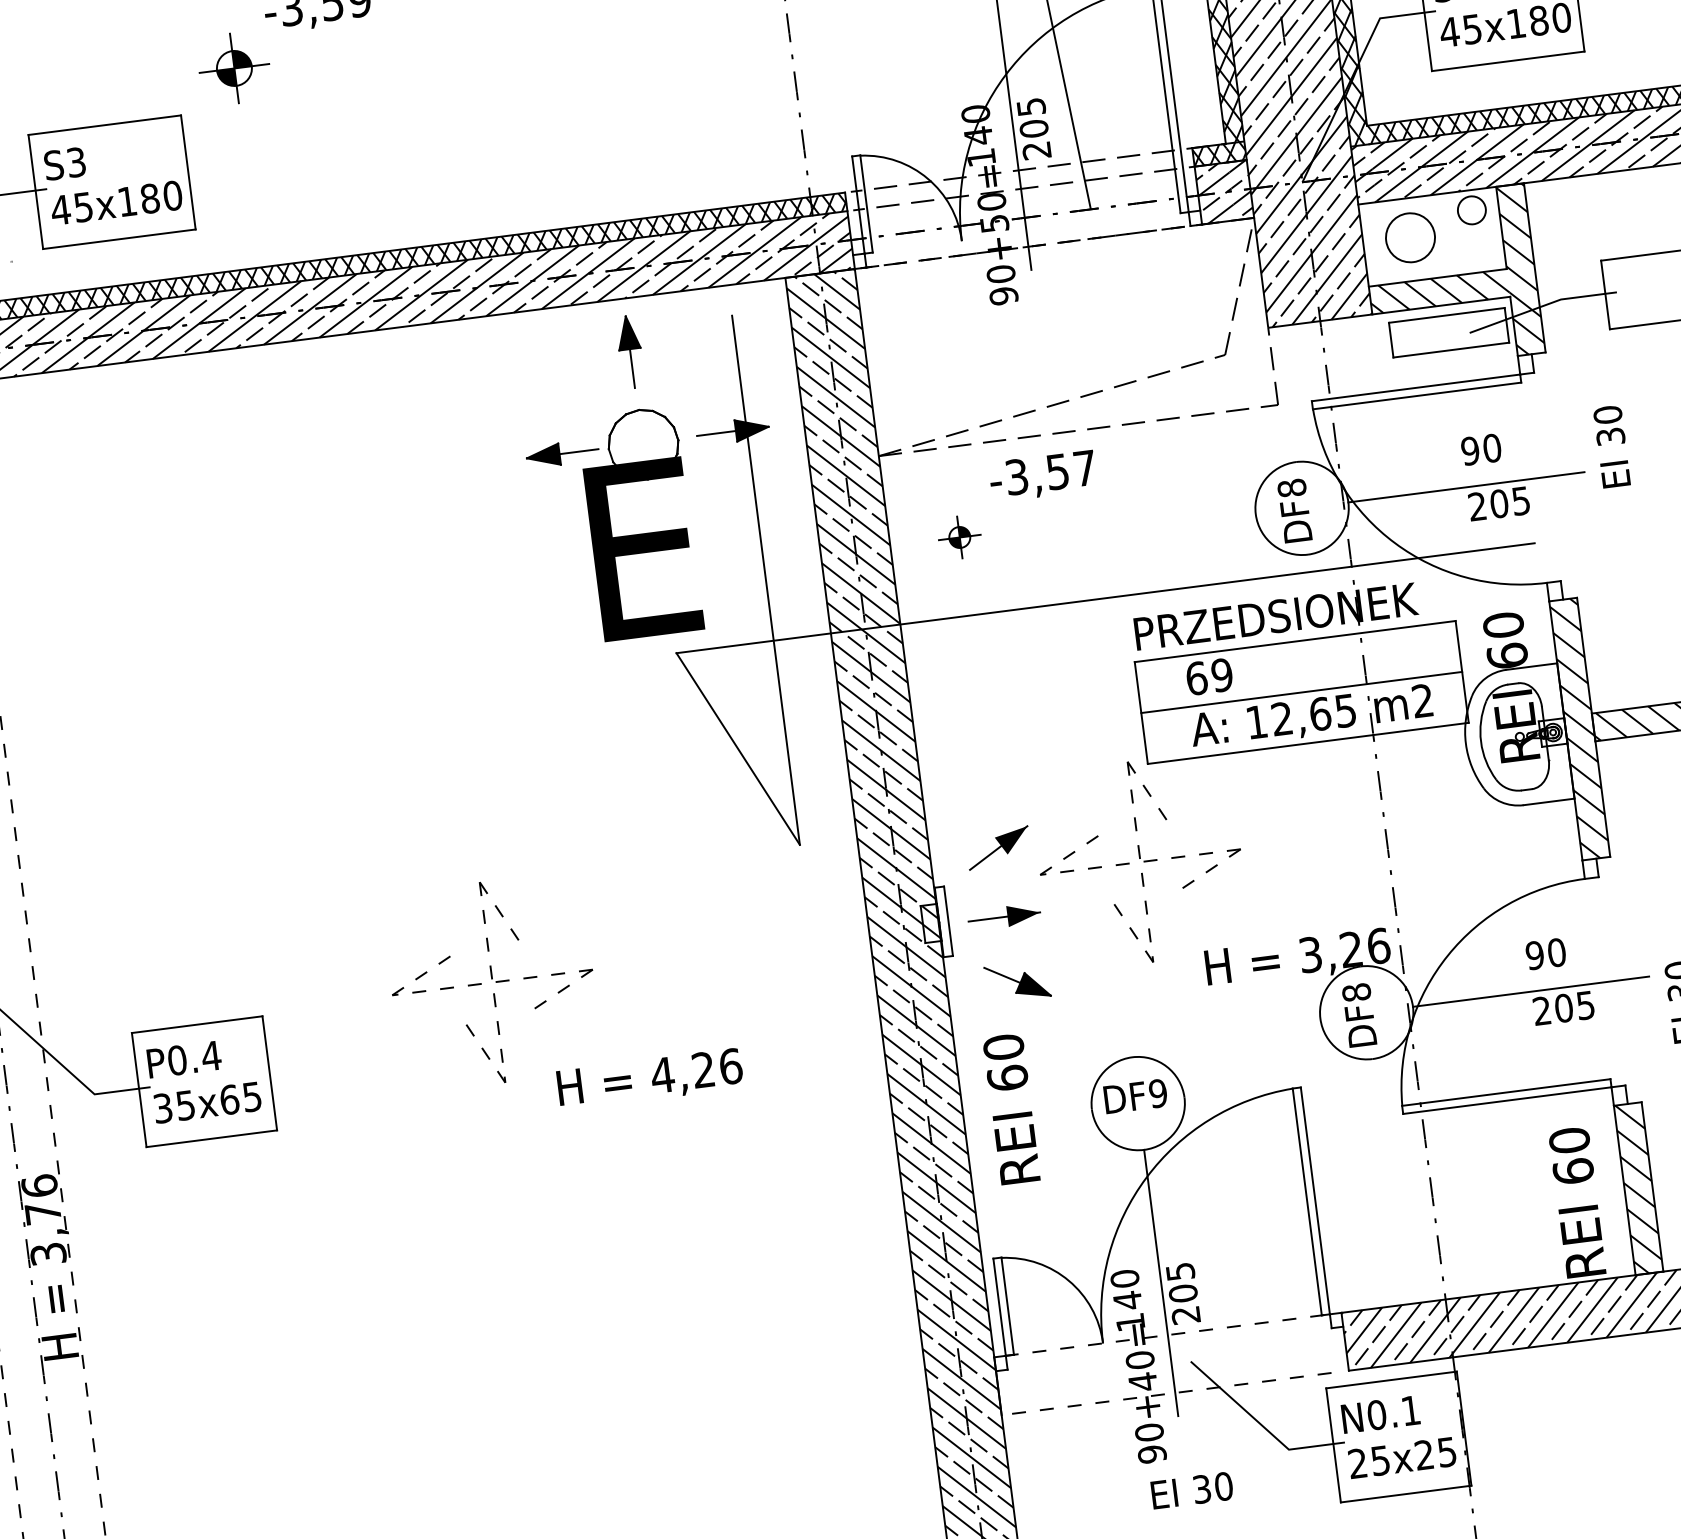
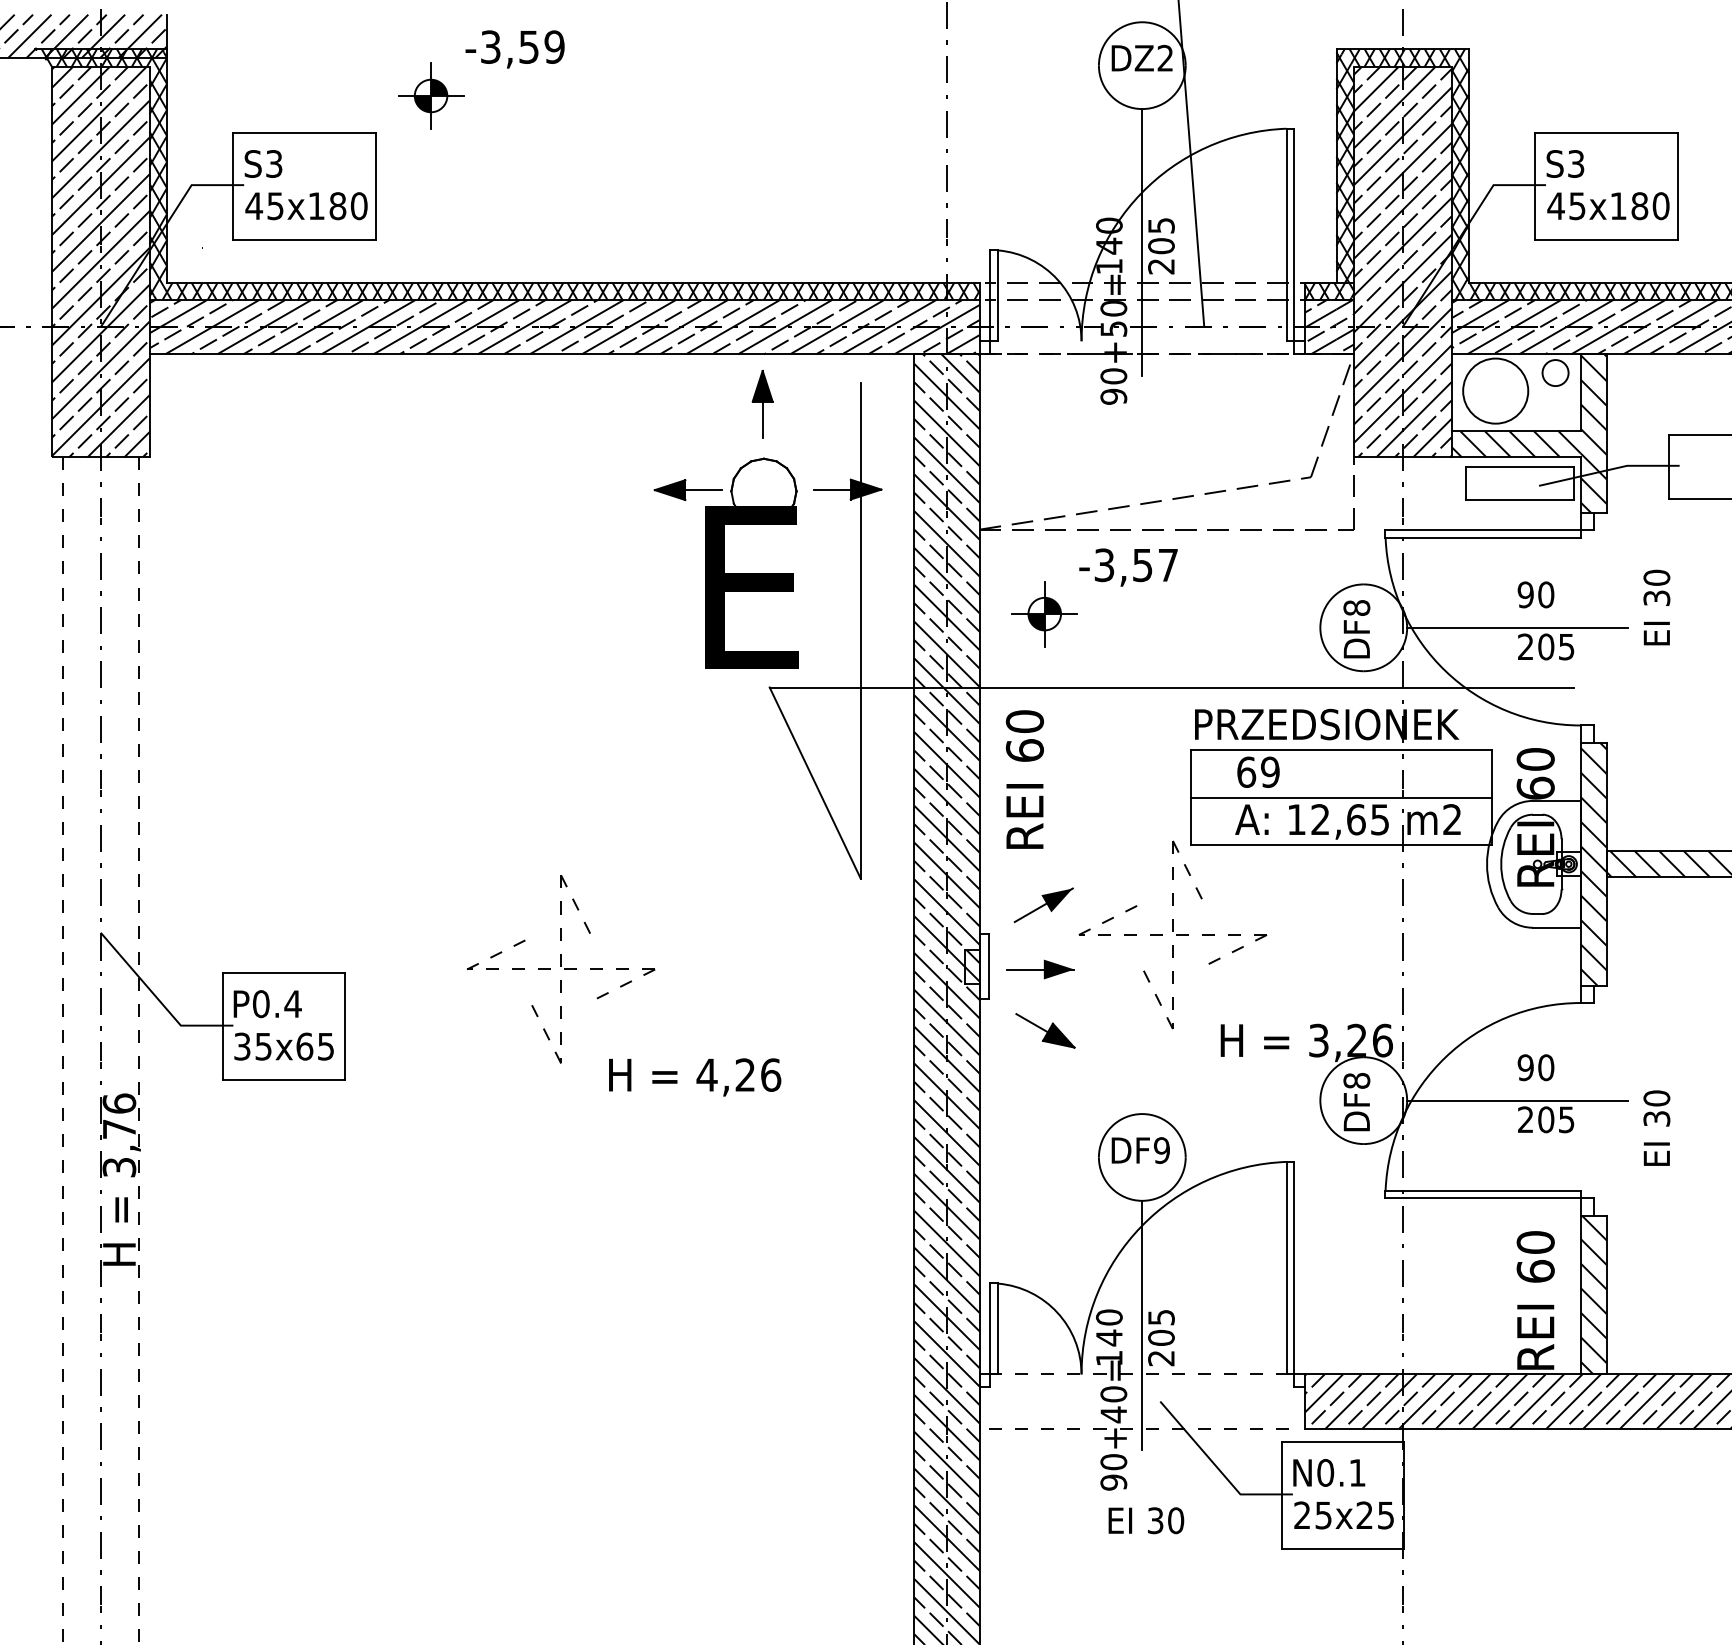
circle: (1410, 237) -> (1495, 390), size x1.43
part: (959, 537) -> (1044, 614), size x1.67
text: (1011, 1109) -> (1024, 779), moved

